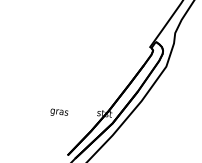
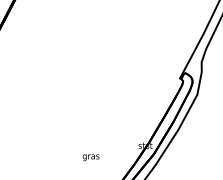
text: (58, 112) -> (90, 157), moved

